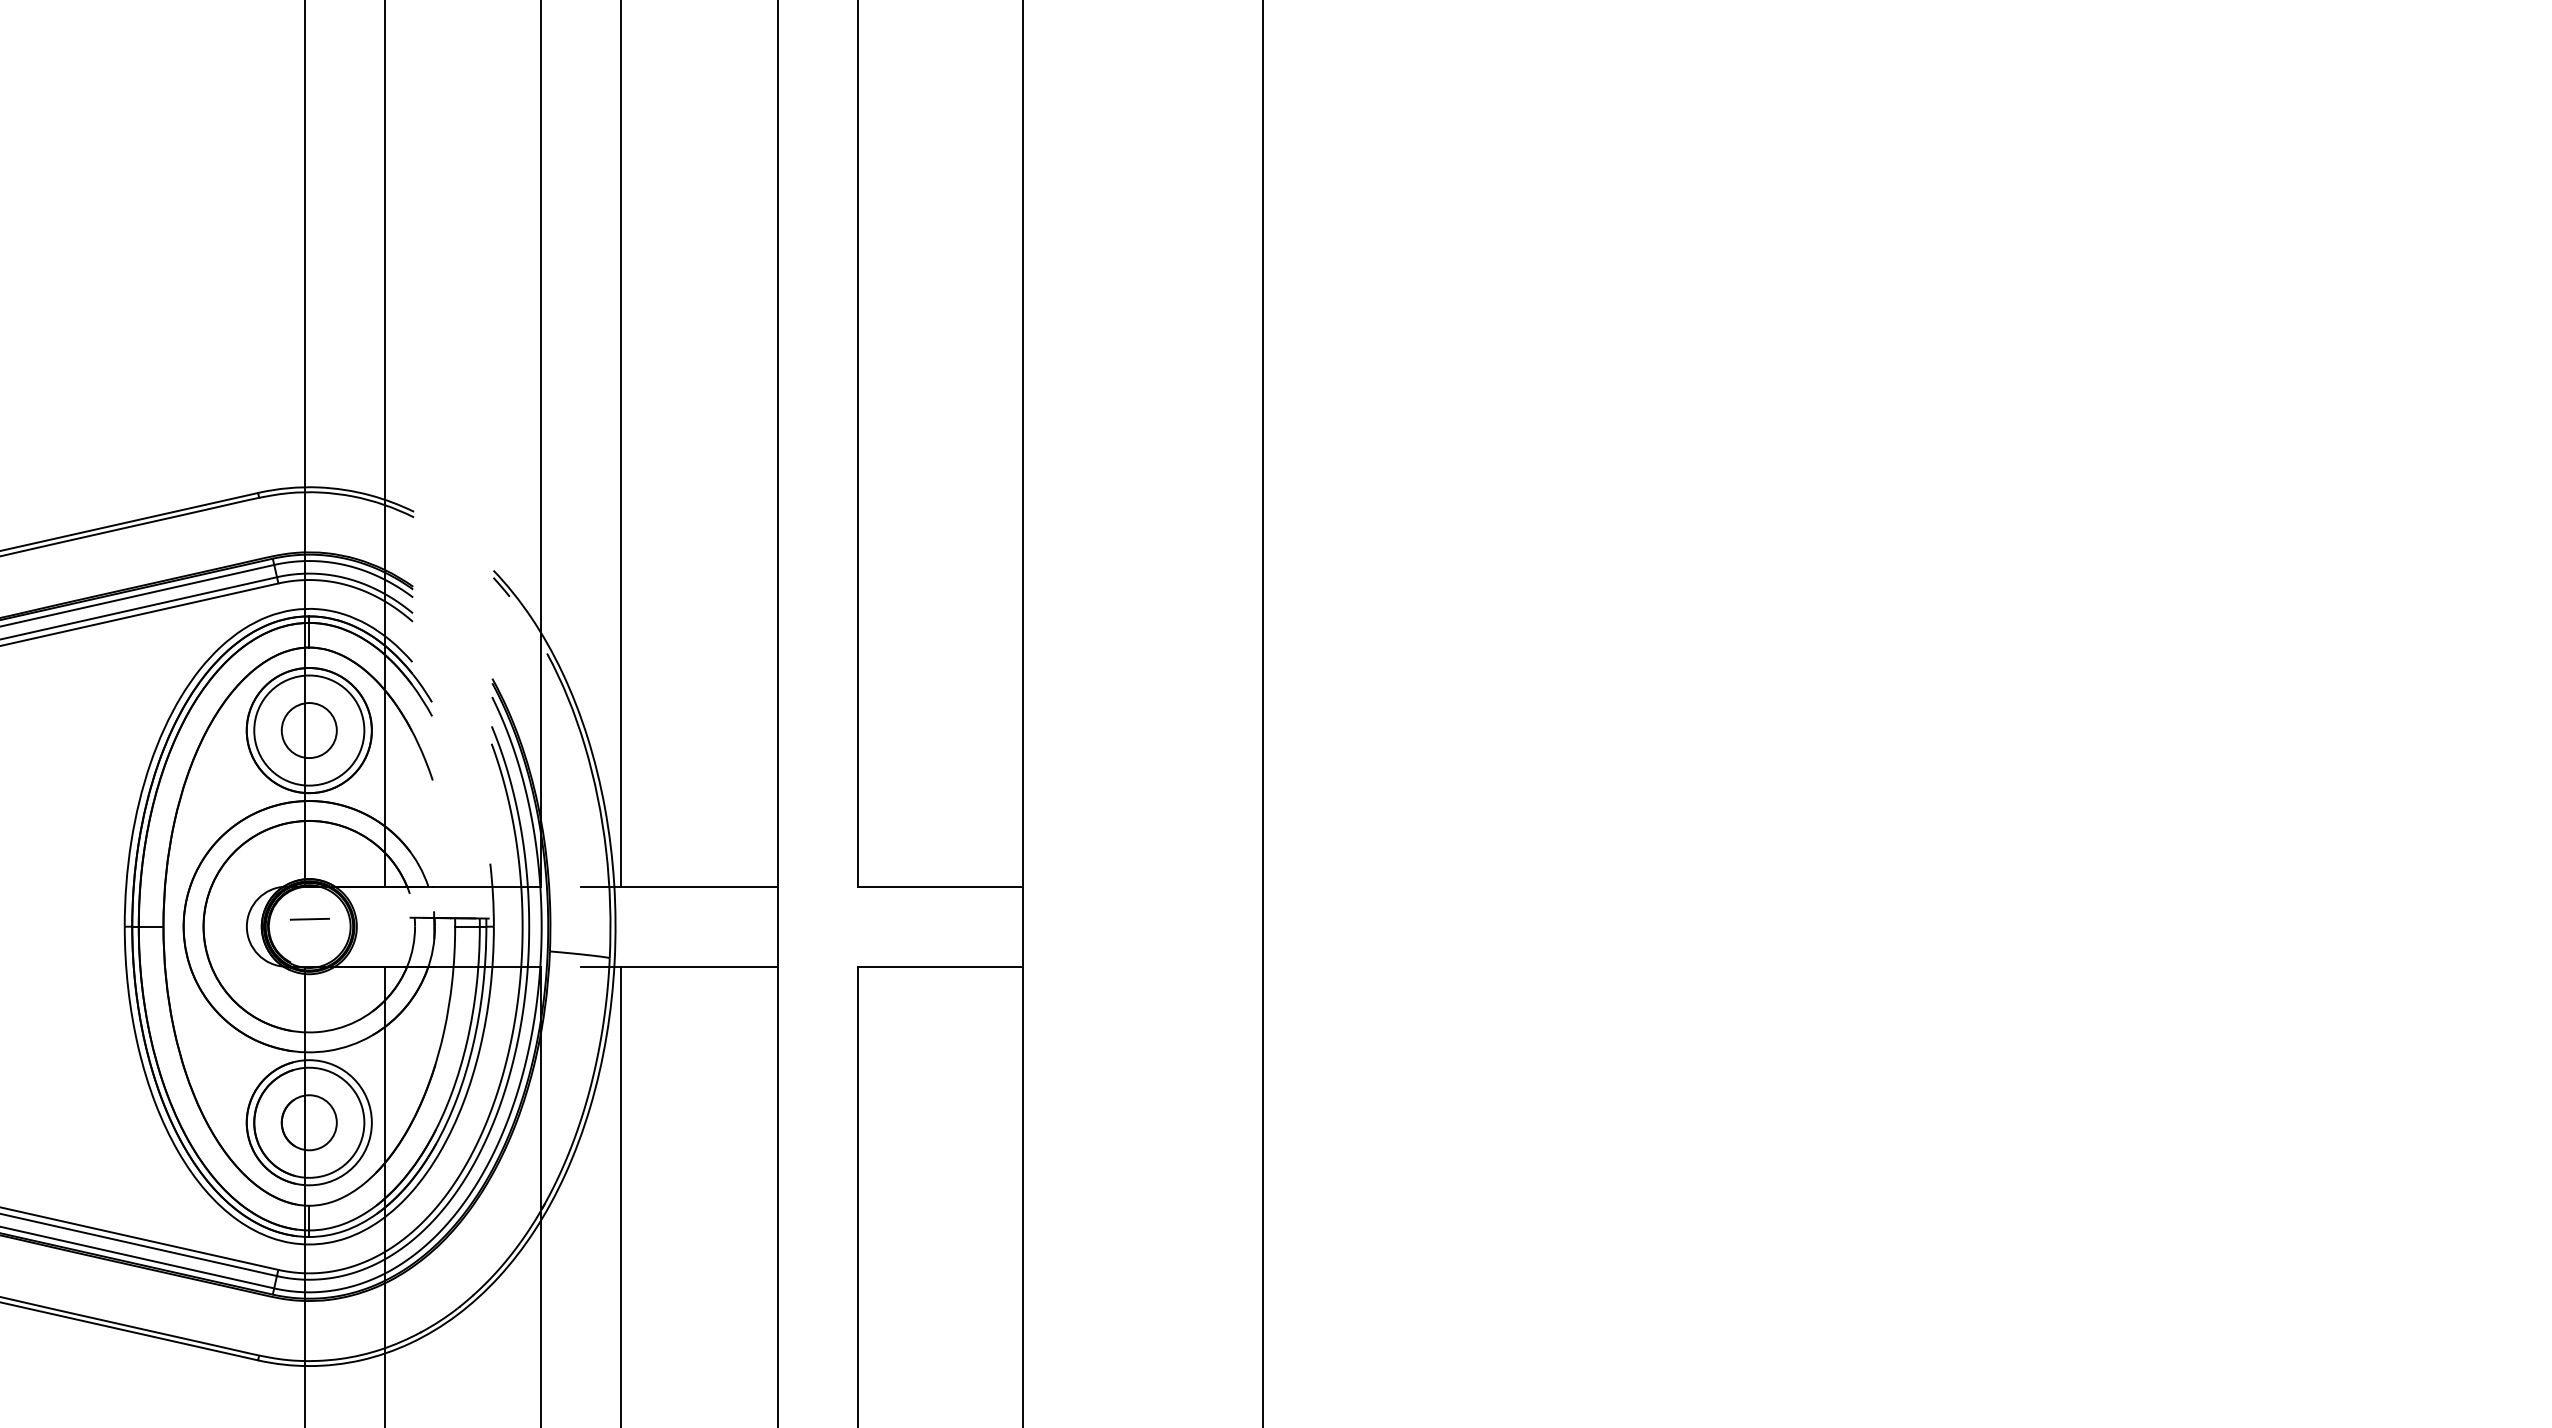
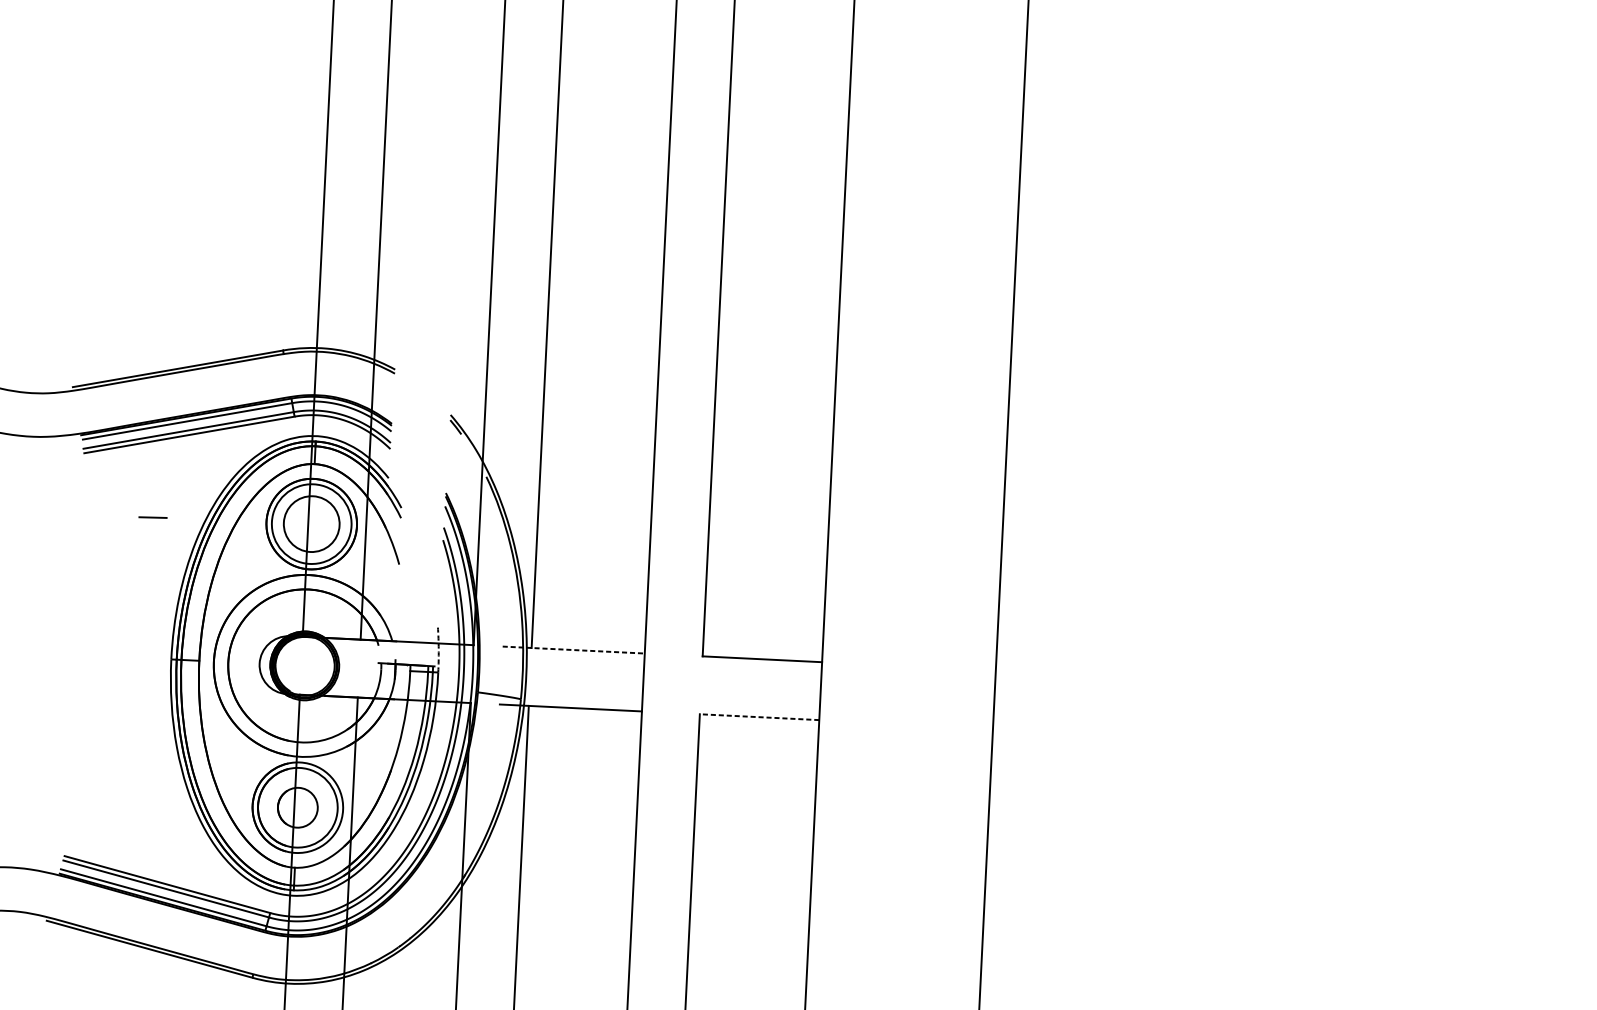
circle: (308, 730) -> (311, 524), size x1.4
line: (679, 886) -> (573, 649), solid -> dashed
arc: (493, 895) -> (439, 649), solid -> dashed
line: (309, 918) -> (152, 517), moved
line: (940, 966) -> (759, 717), solid -> dashed

